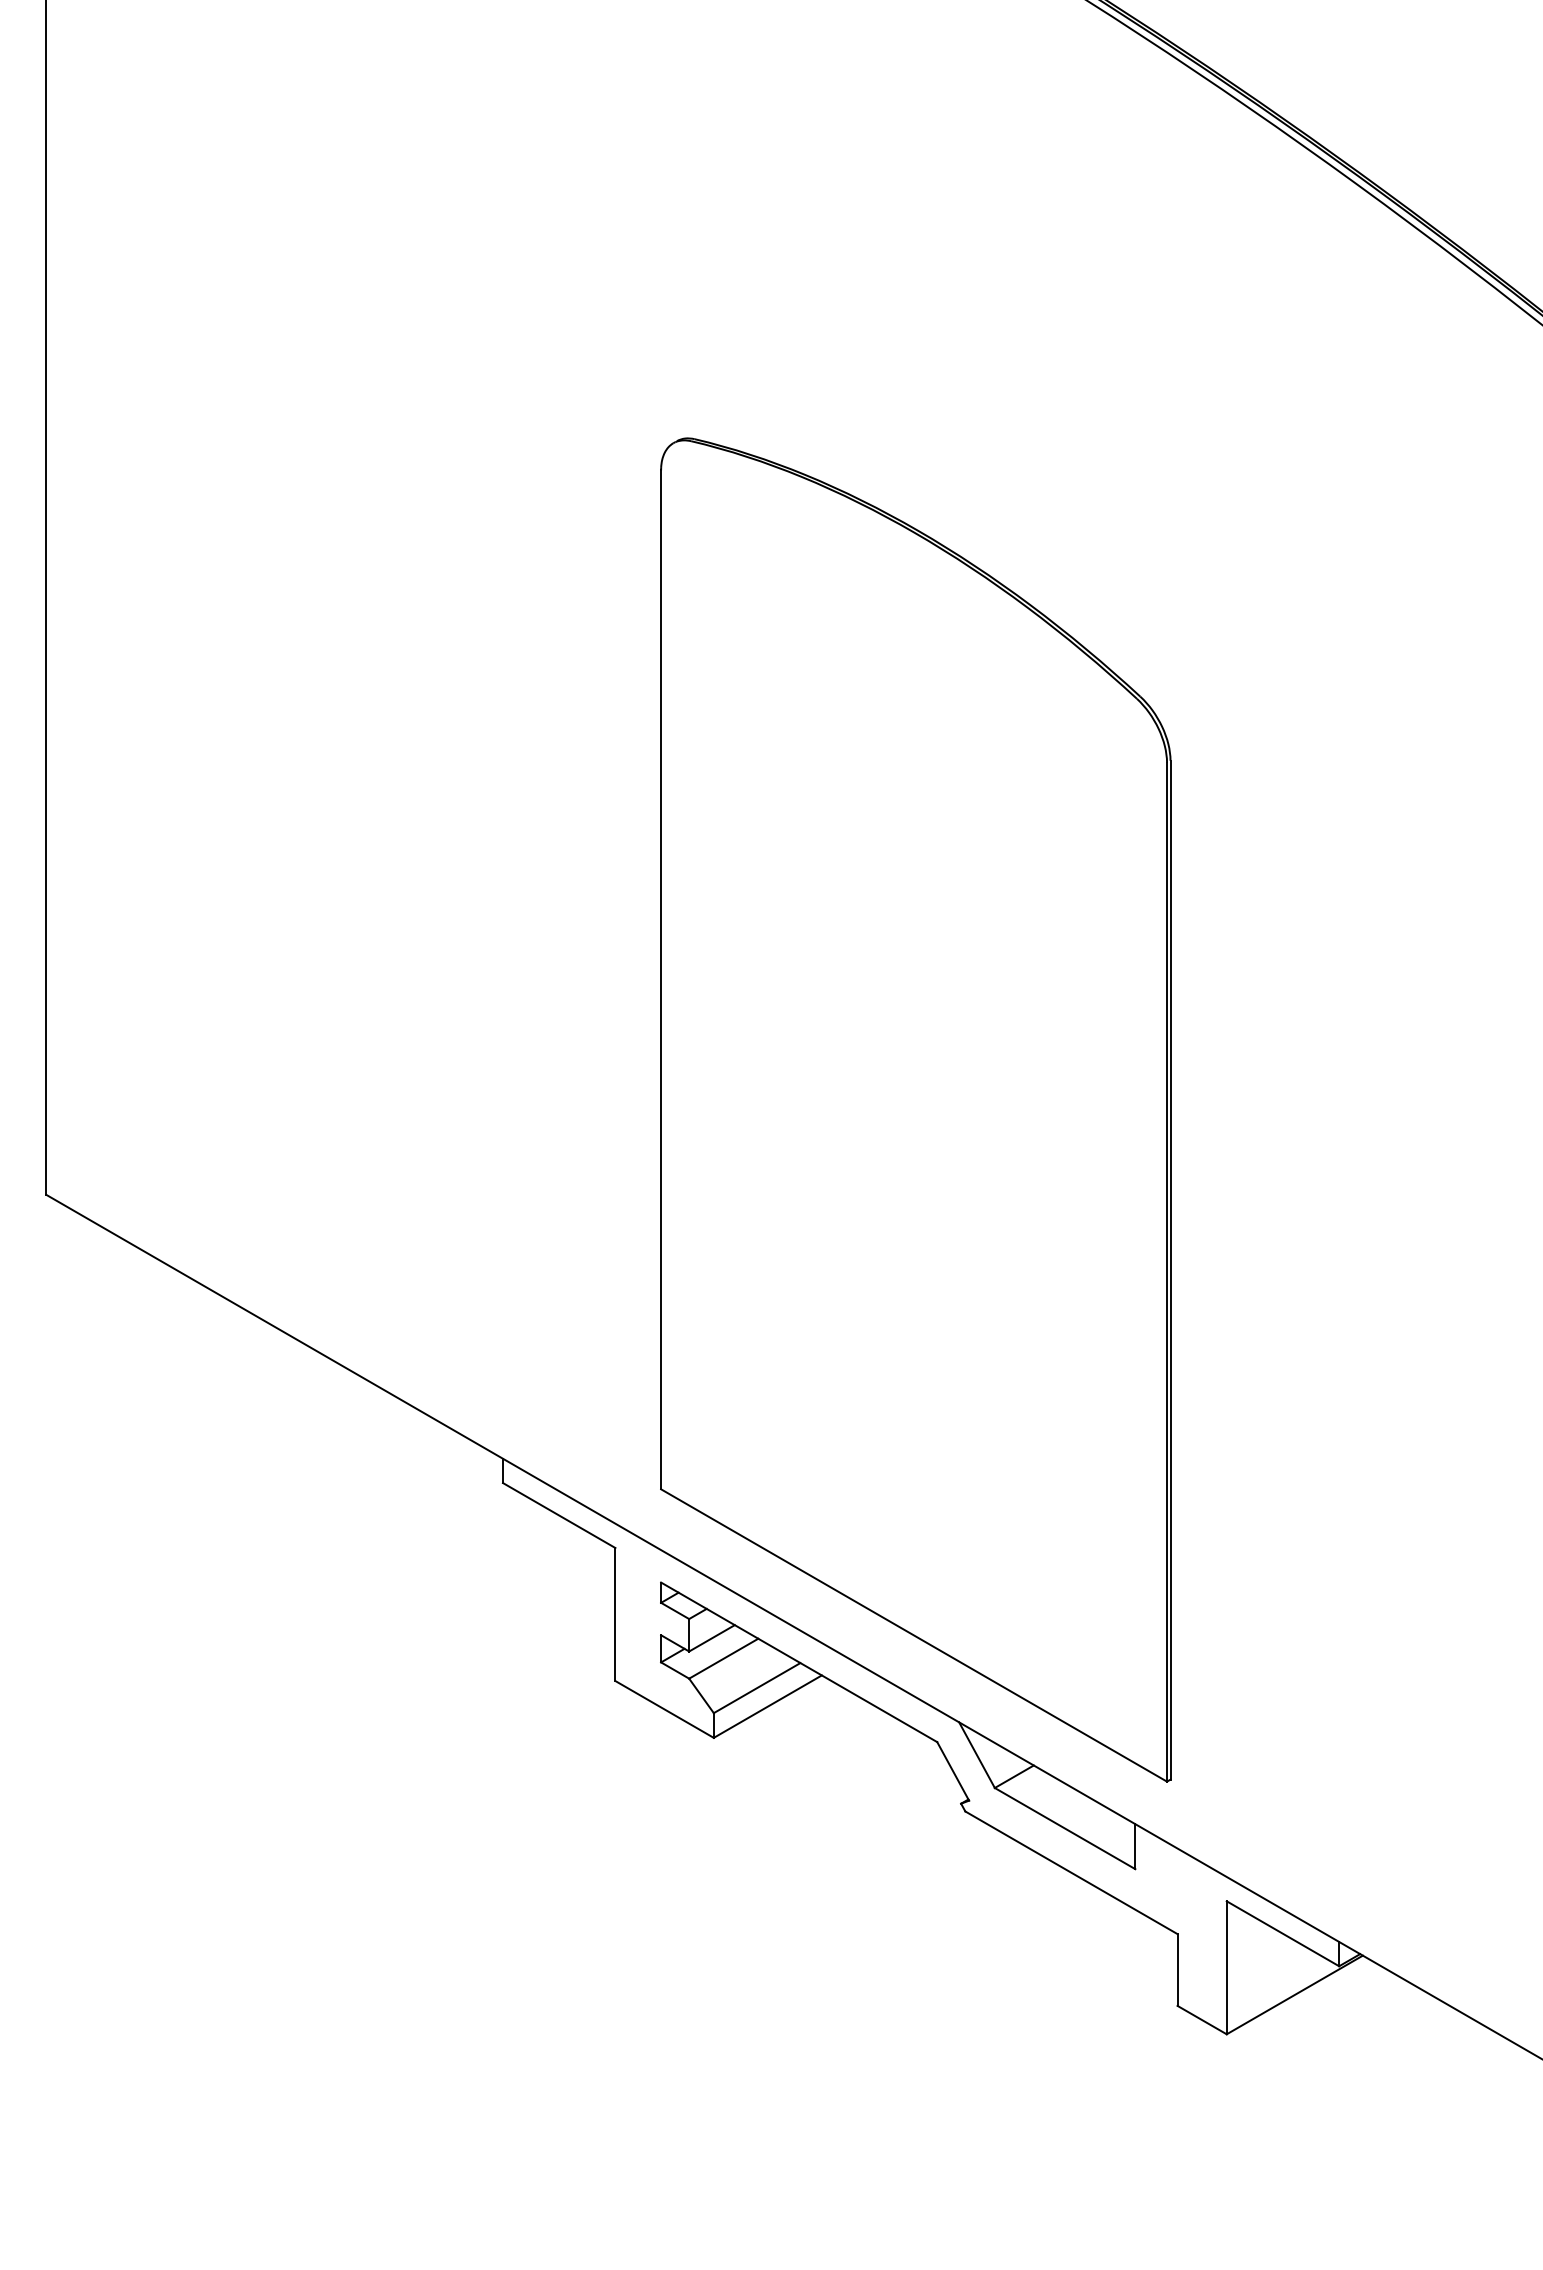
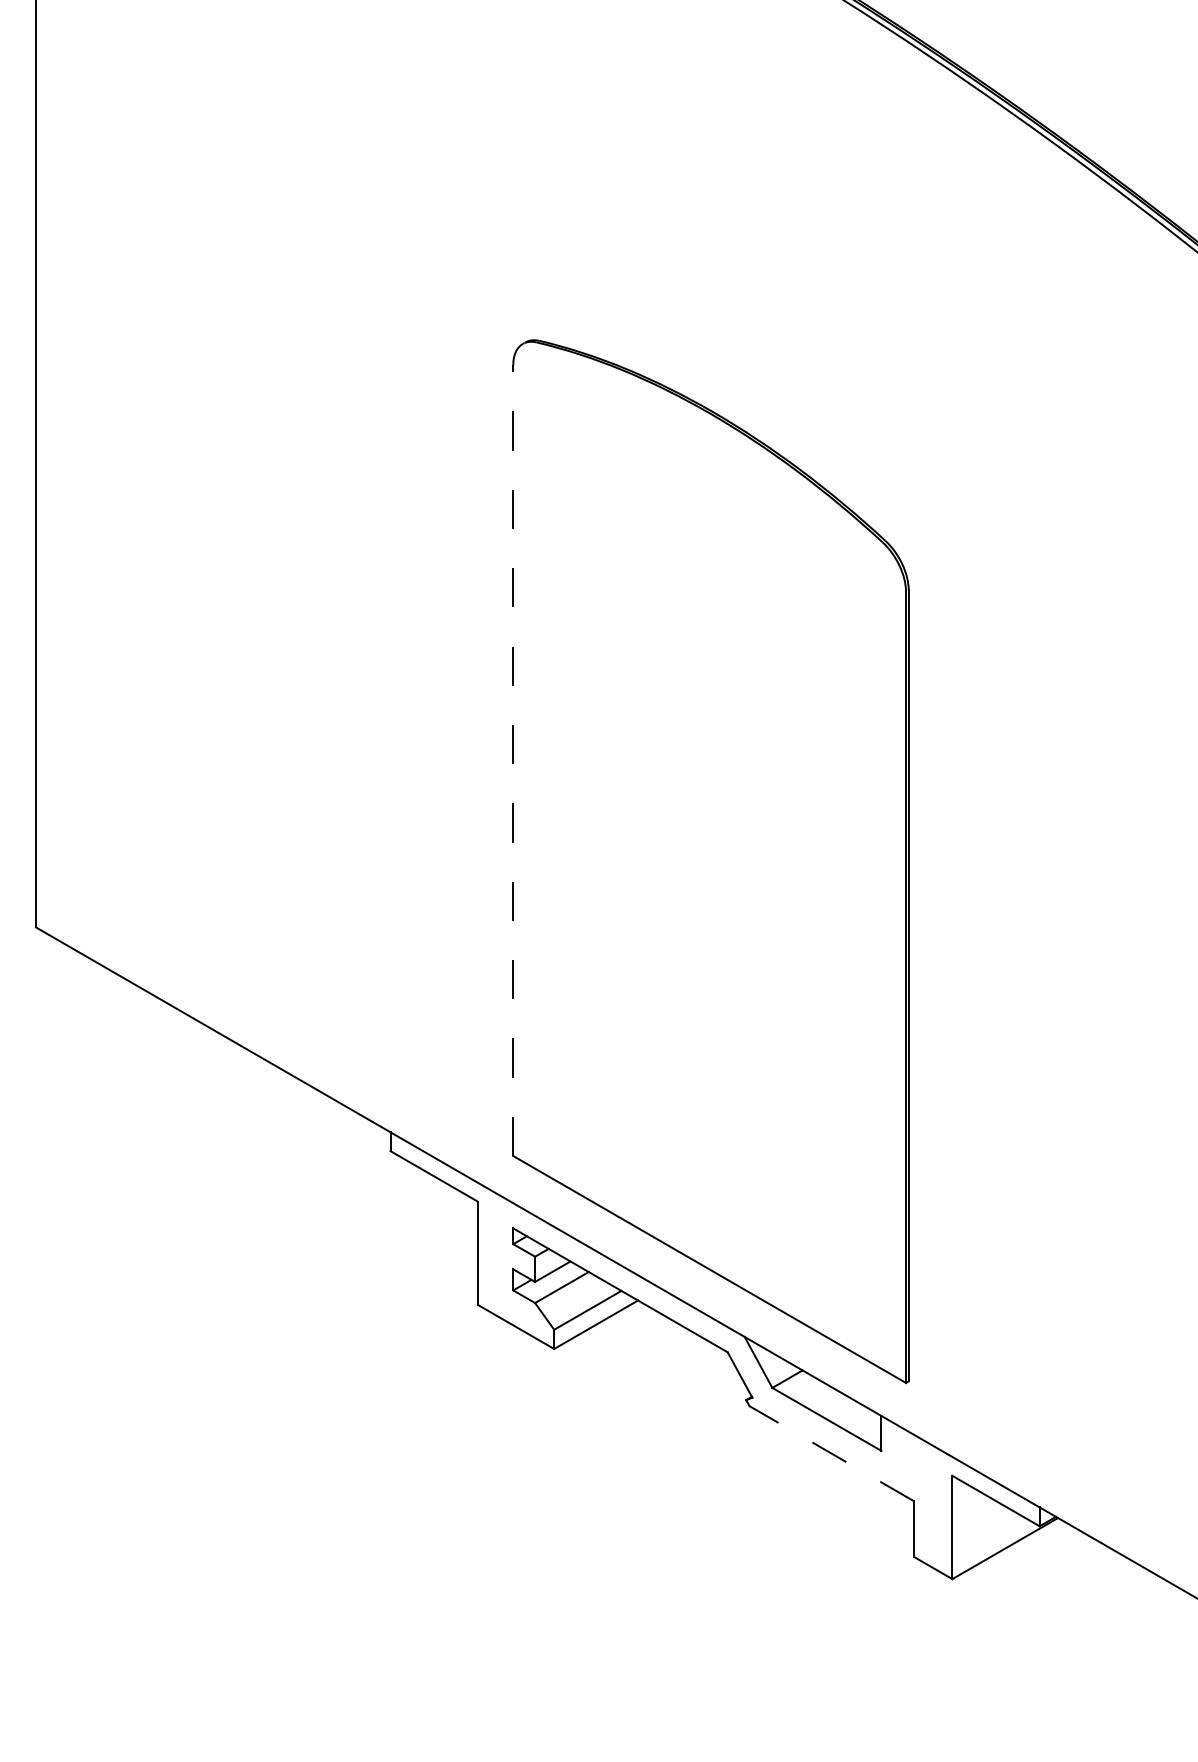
line: (661, 979) -> (513, 760), solid -> dashed
line: (1071, 1872) -> (831, 1453), solid -> dashed

